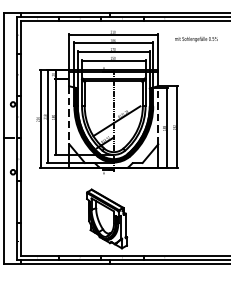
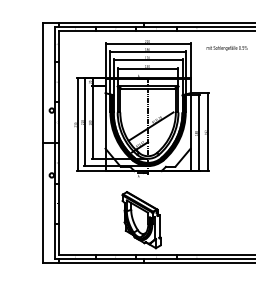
line: (69, 114) -> (105, 120), dashed -> solid
line: (158, 114) -> (190, 120), dashed -> solid

